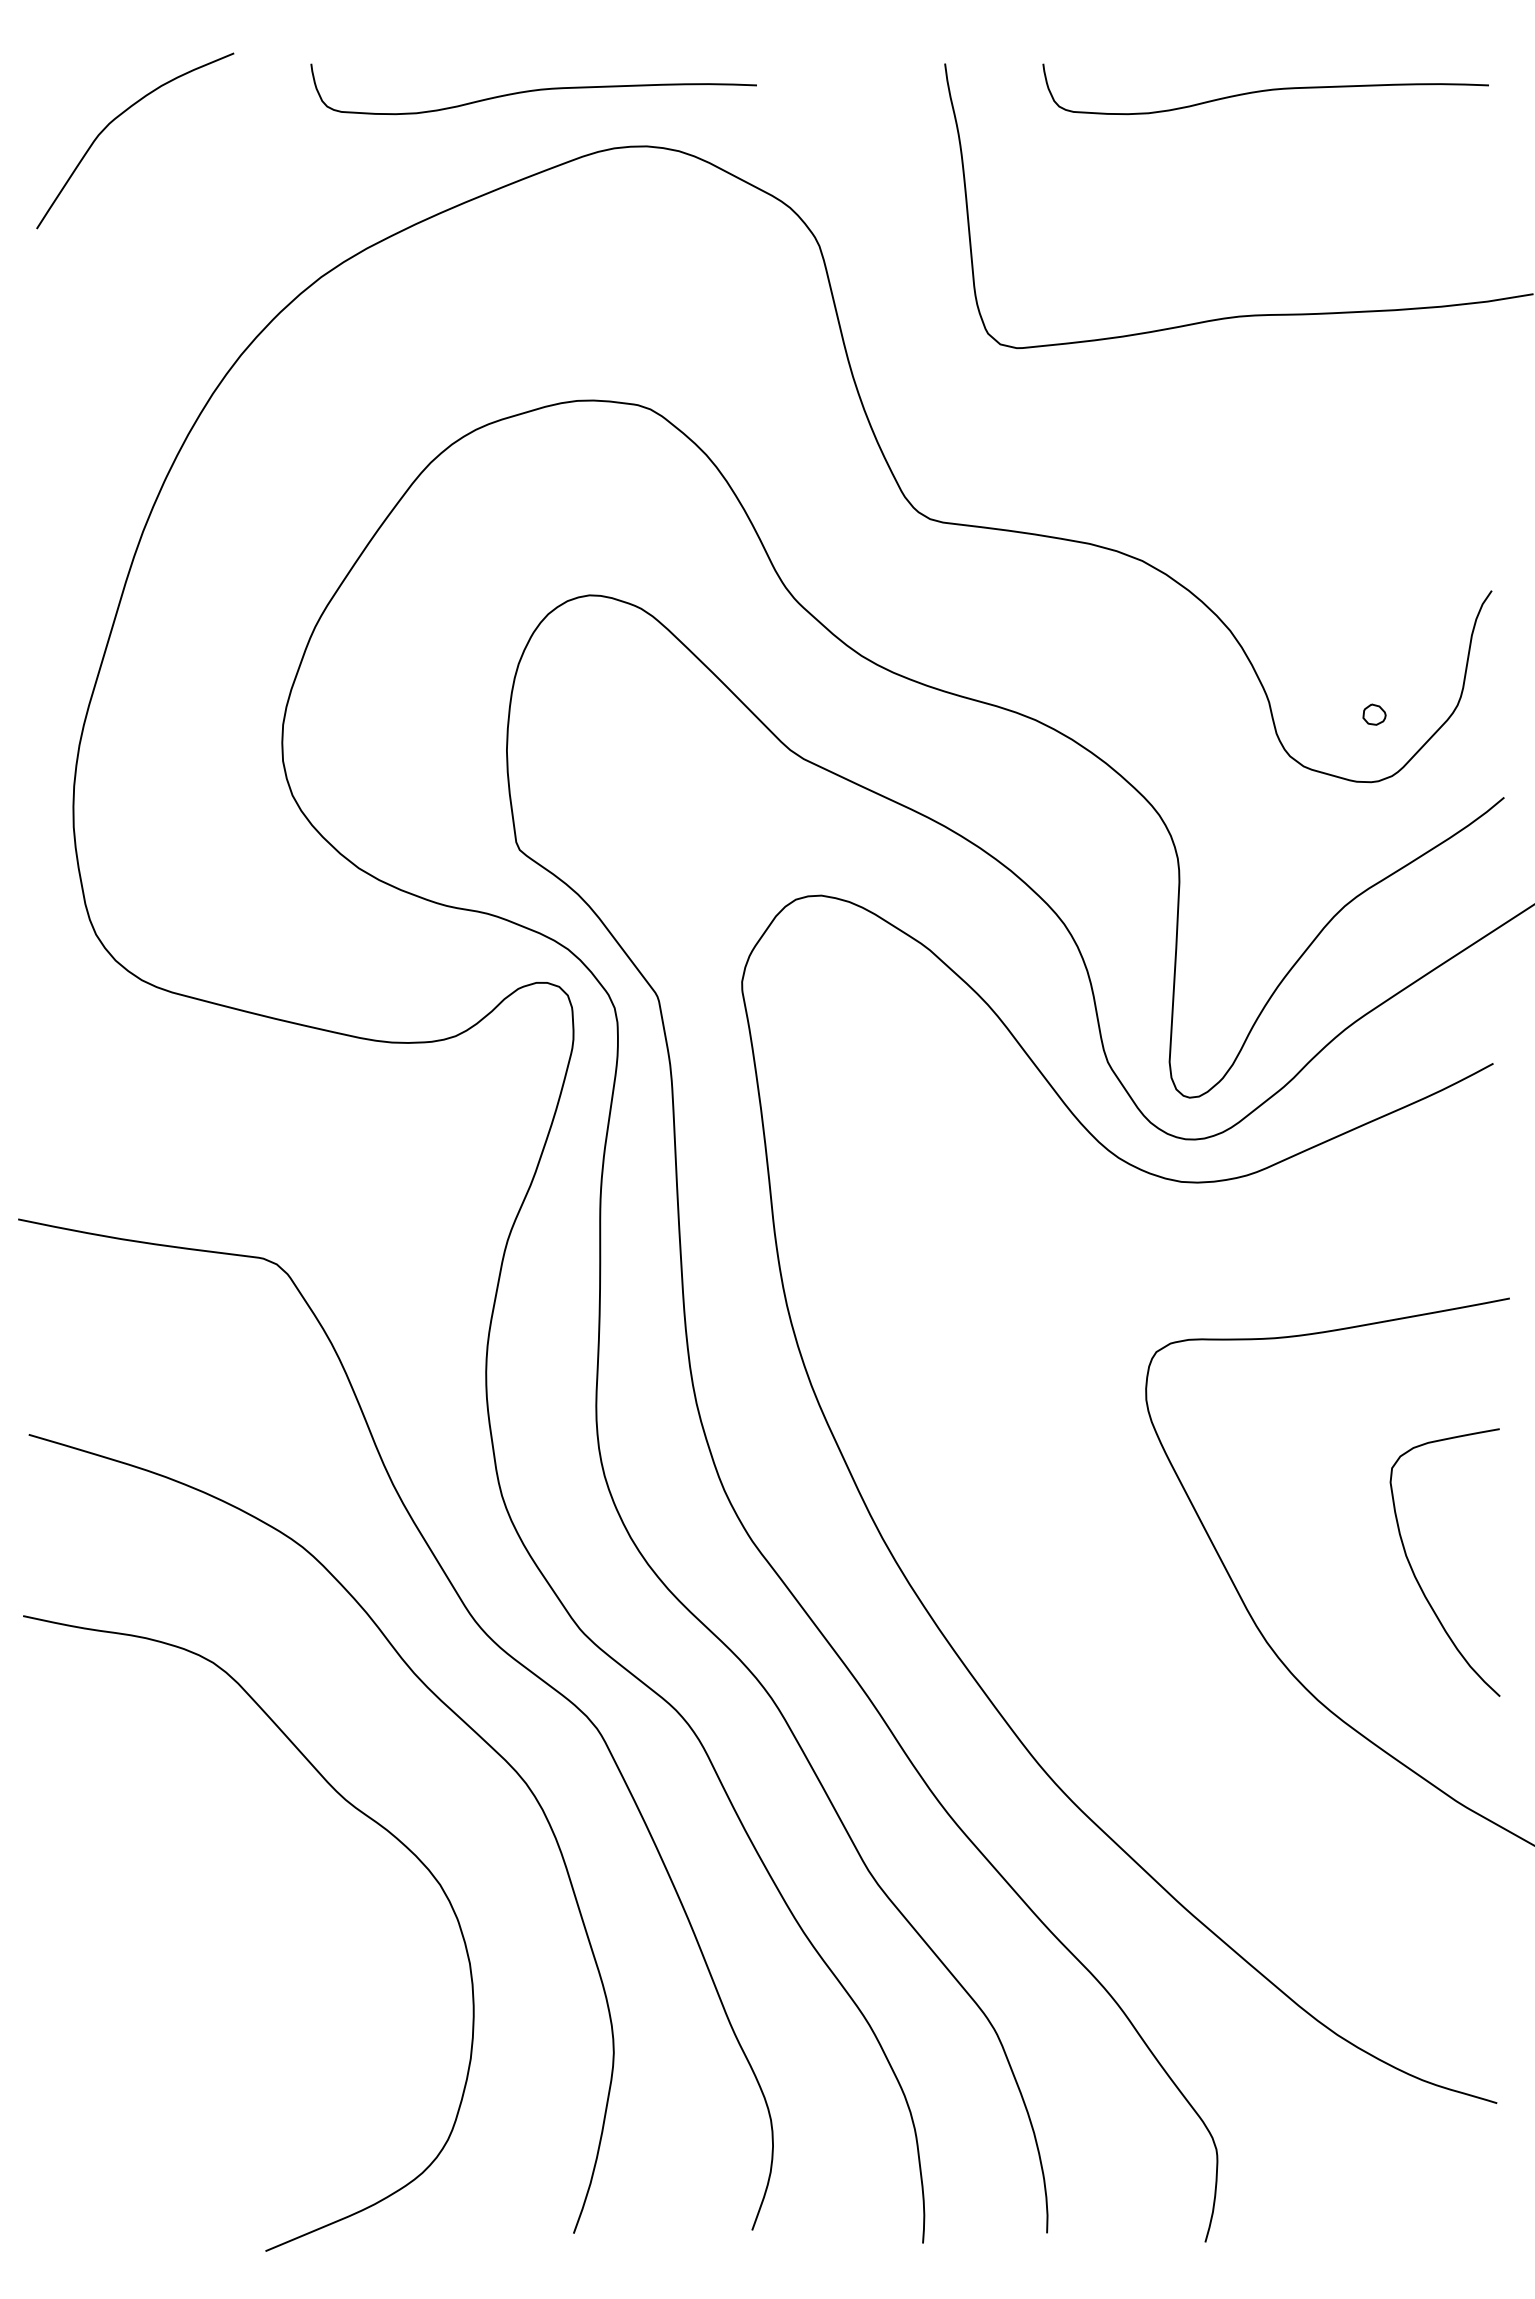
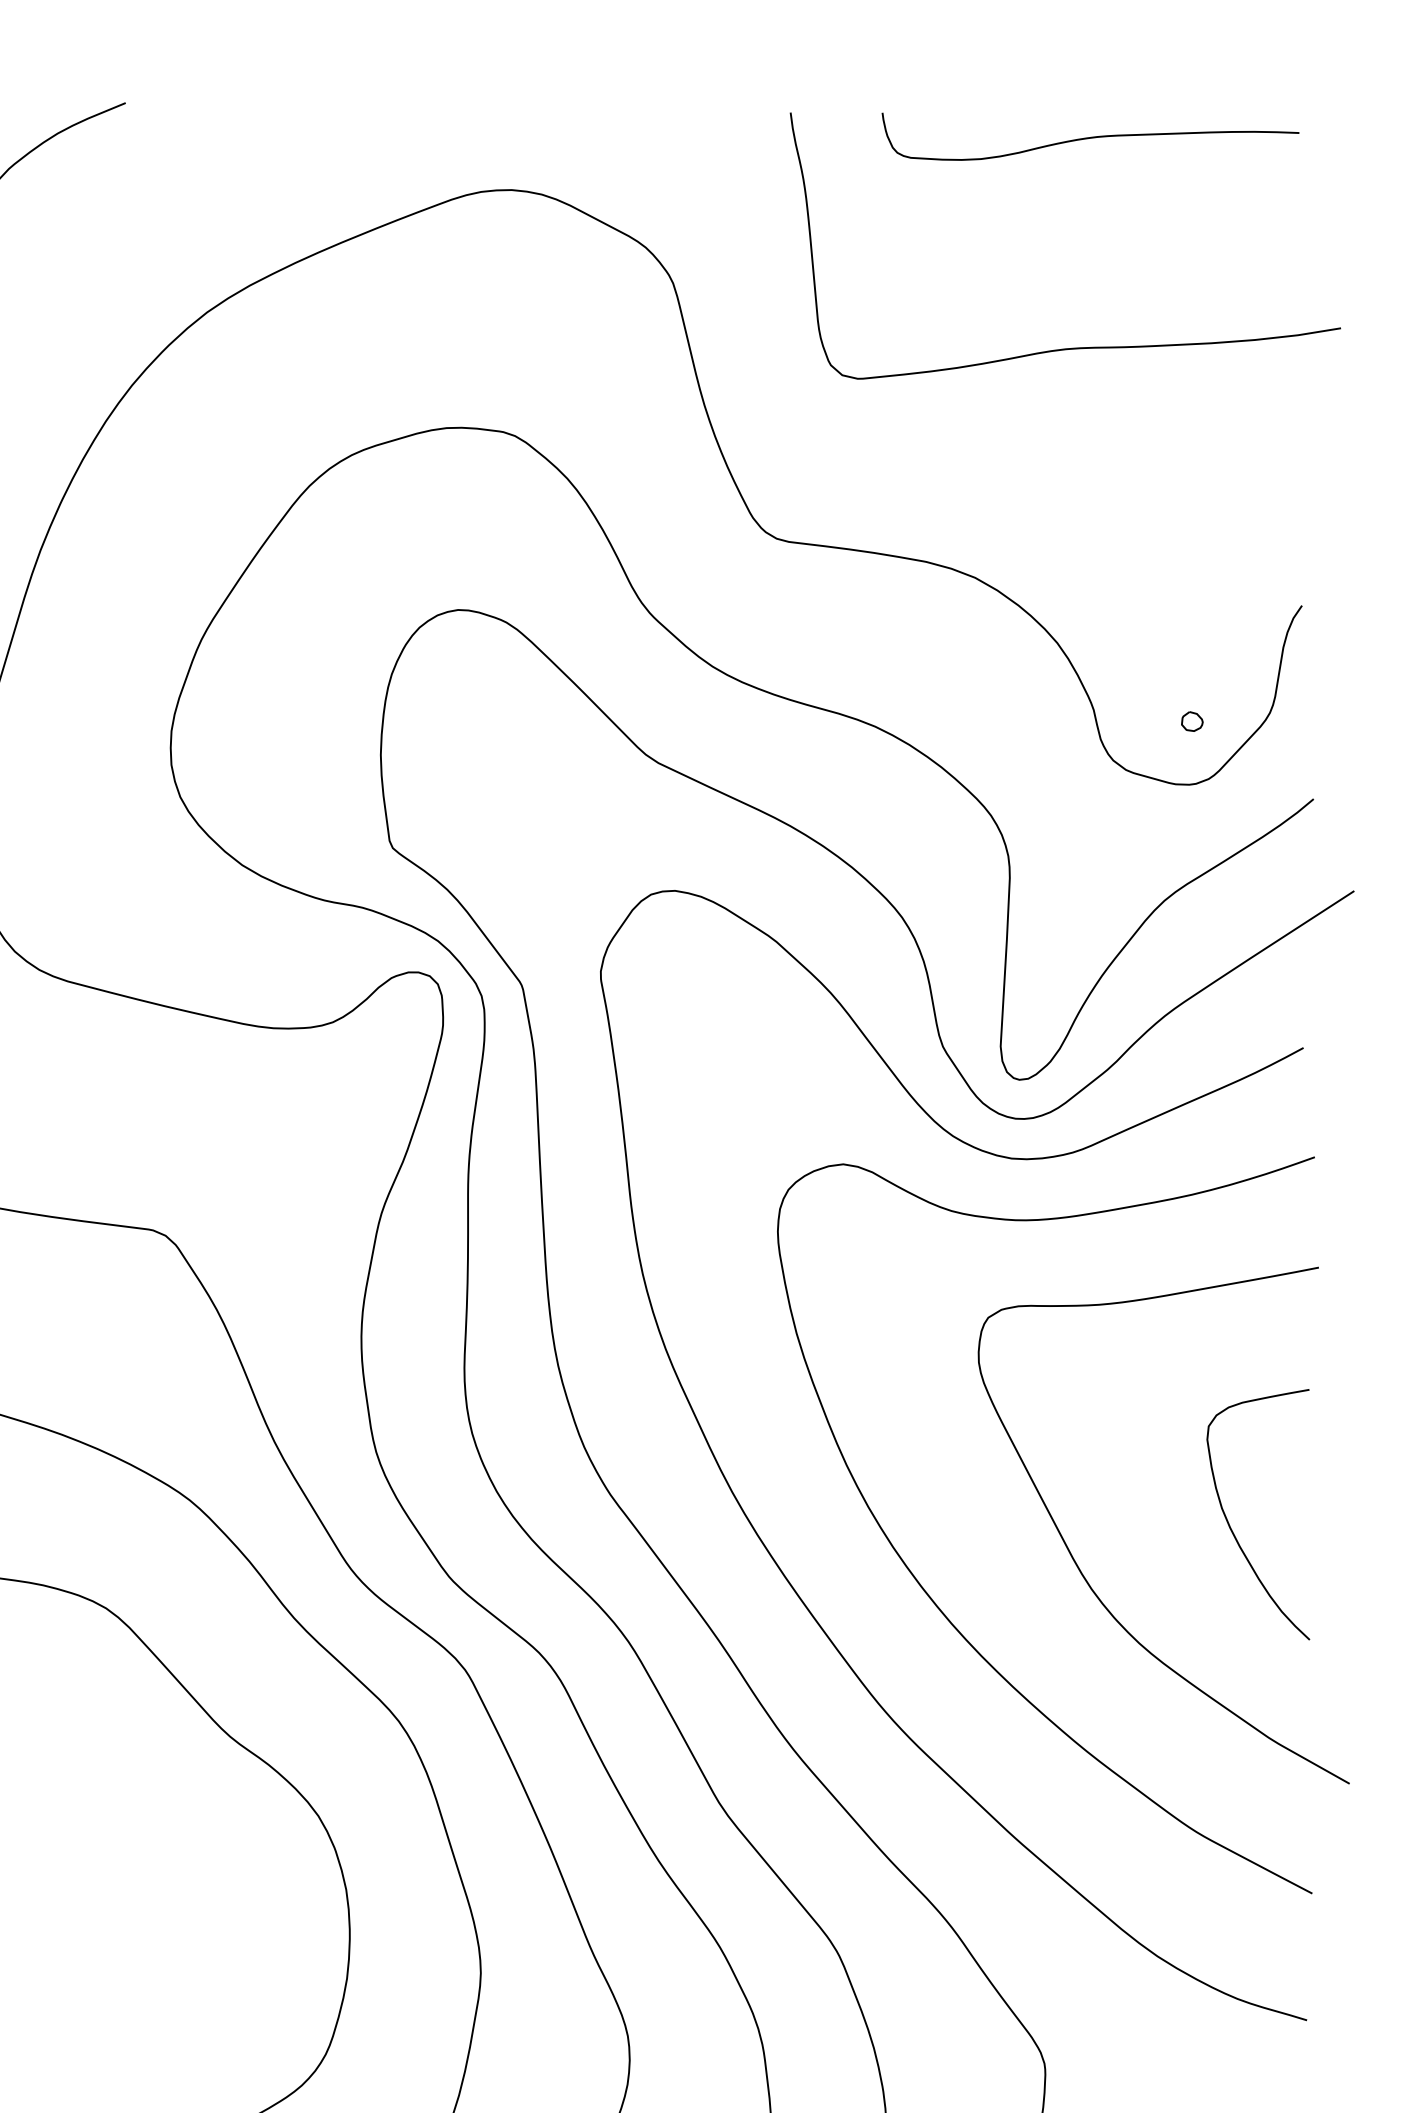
curve: (533, 89) -> (405, 136), removed
curve: (1106, 1664) -> (941, 1609), added

